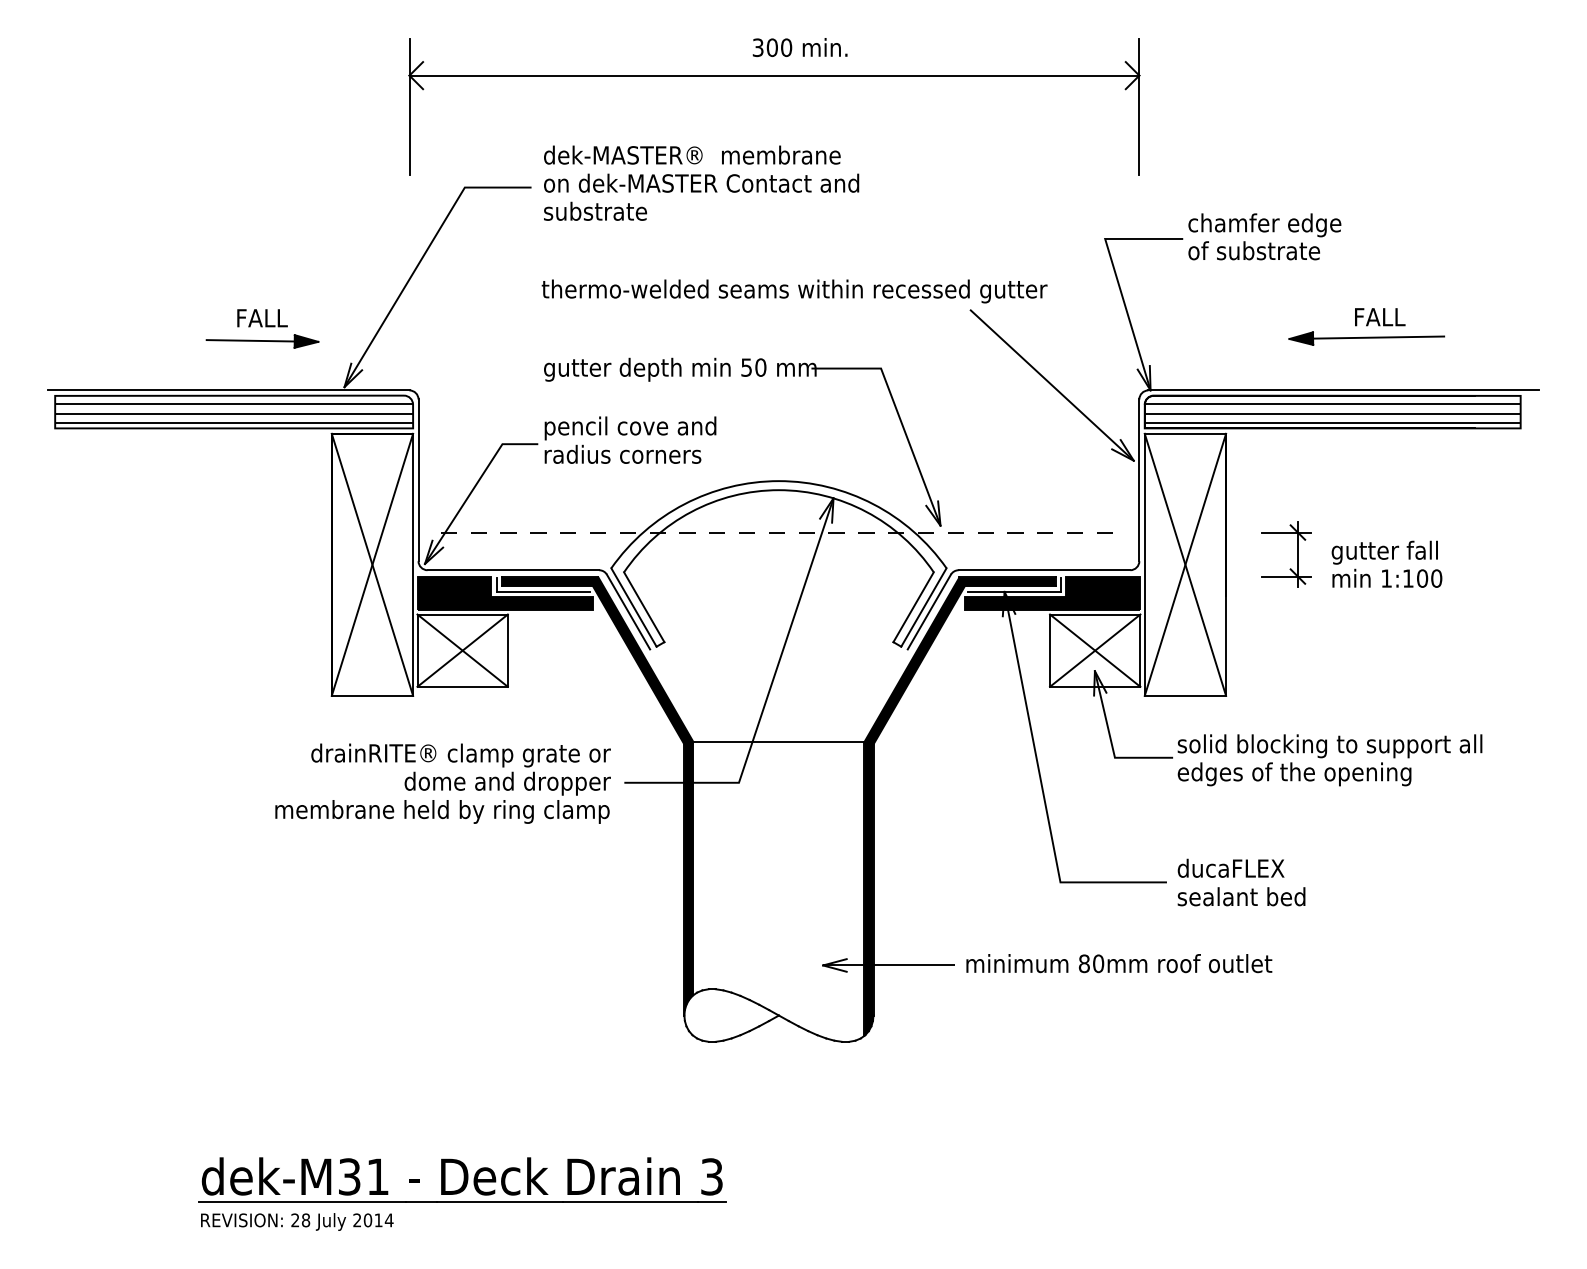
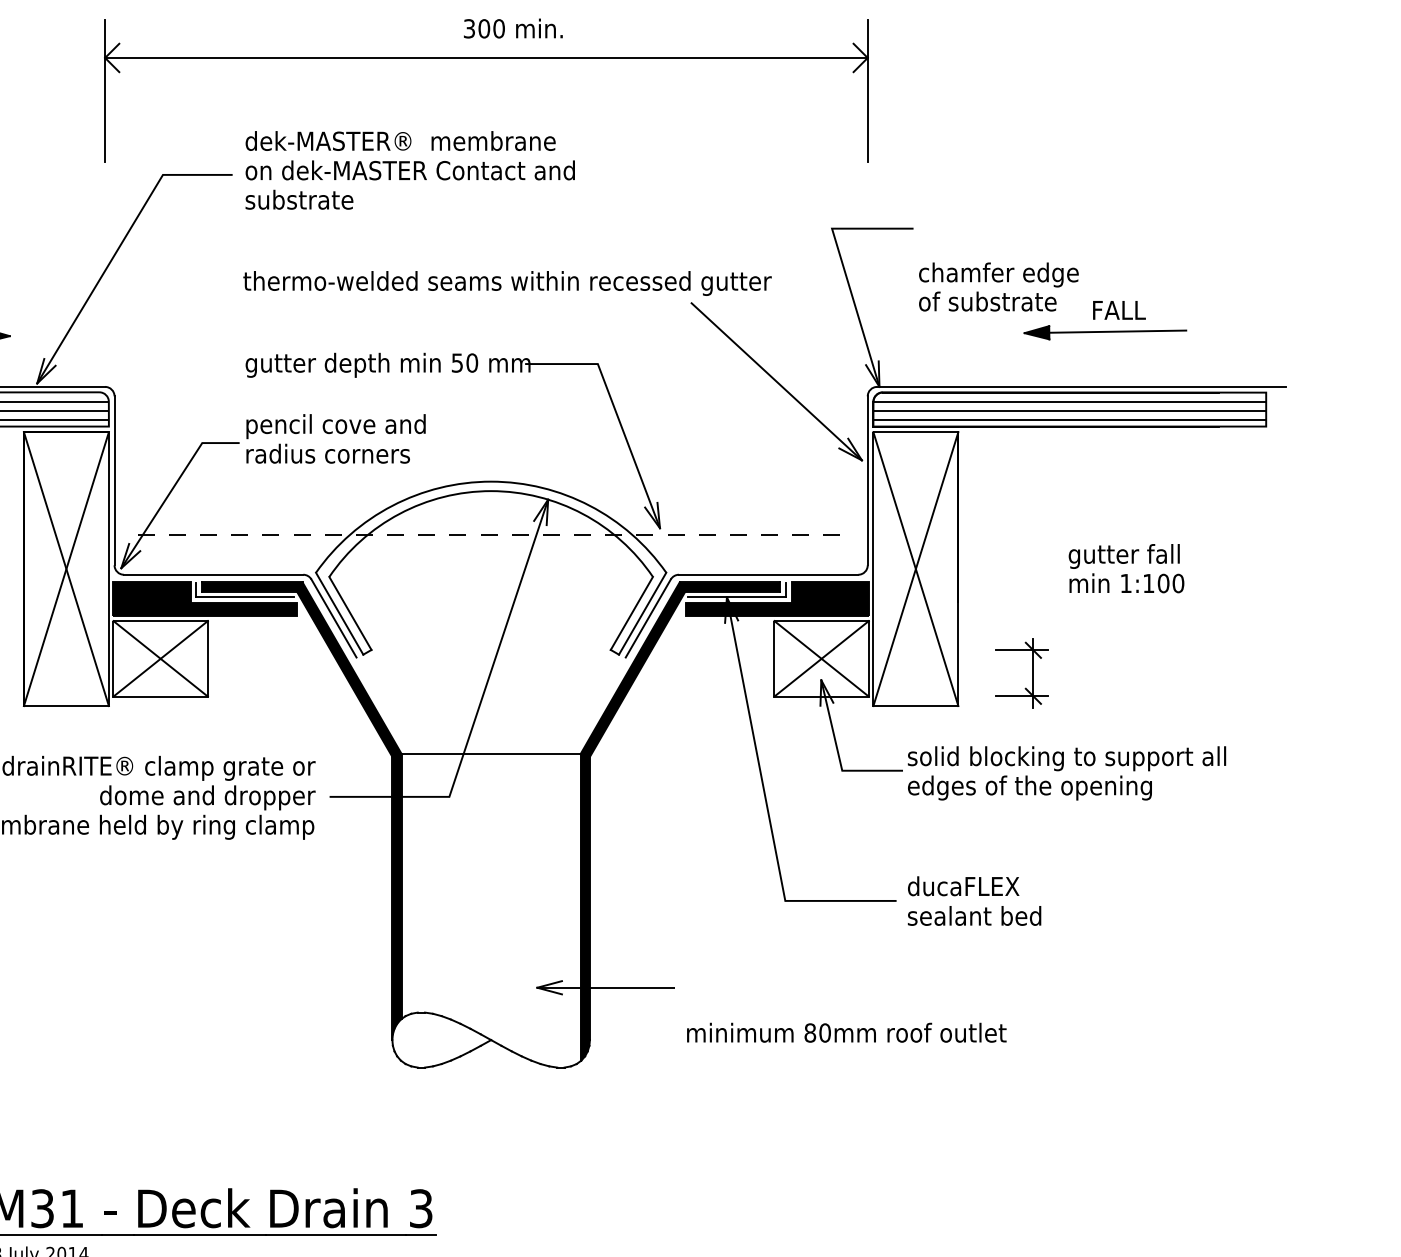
text: (1264, 236) -> (998, 286), moved
part: (1297, 554) -> (1032, 673), moved
text: (1119, 963) -> (847, 1032), moved

